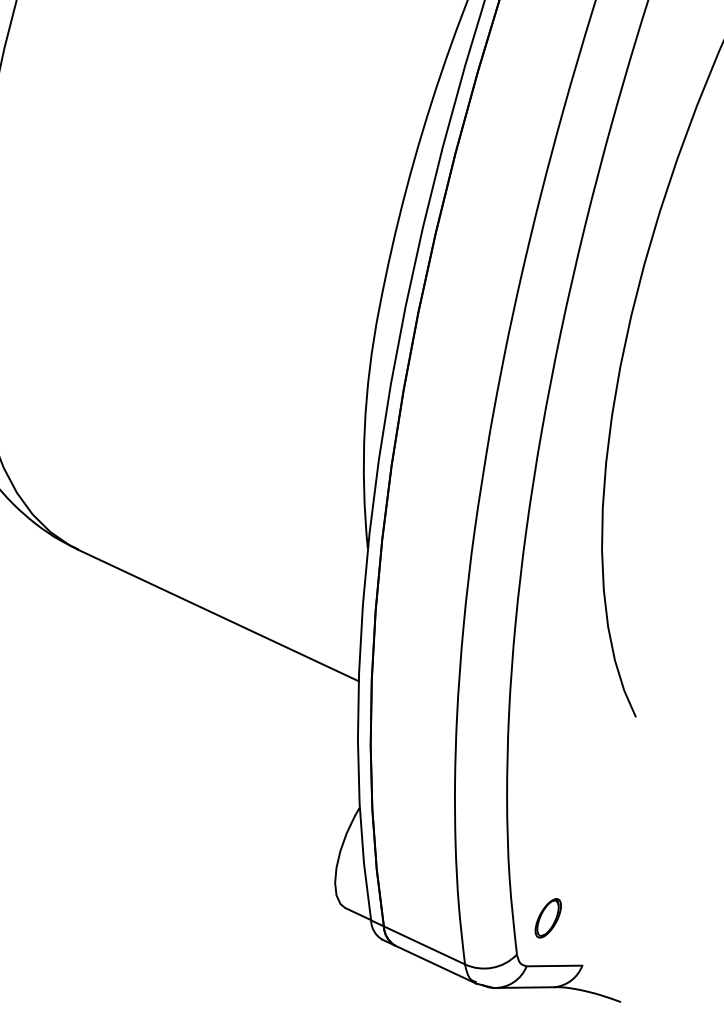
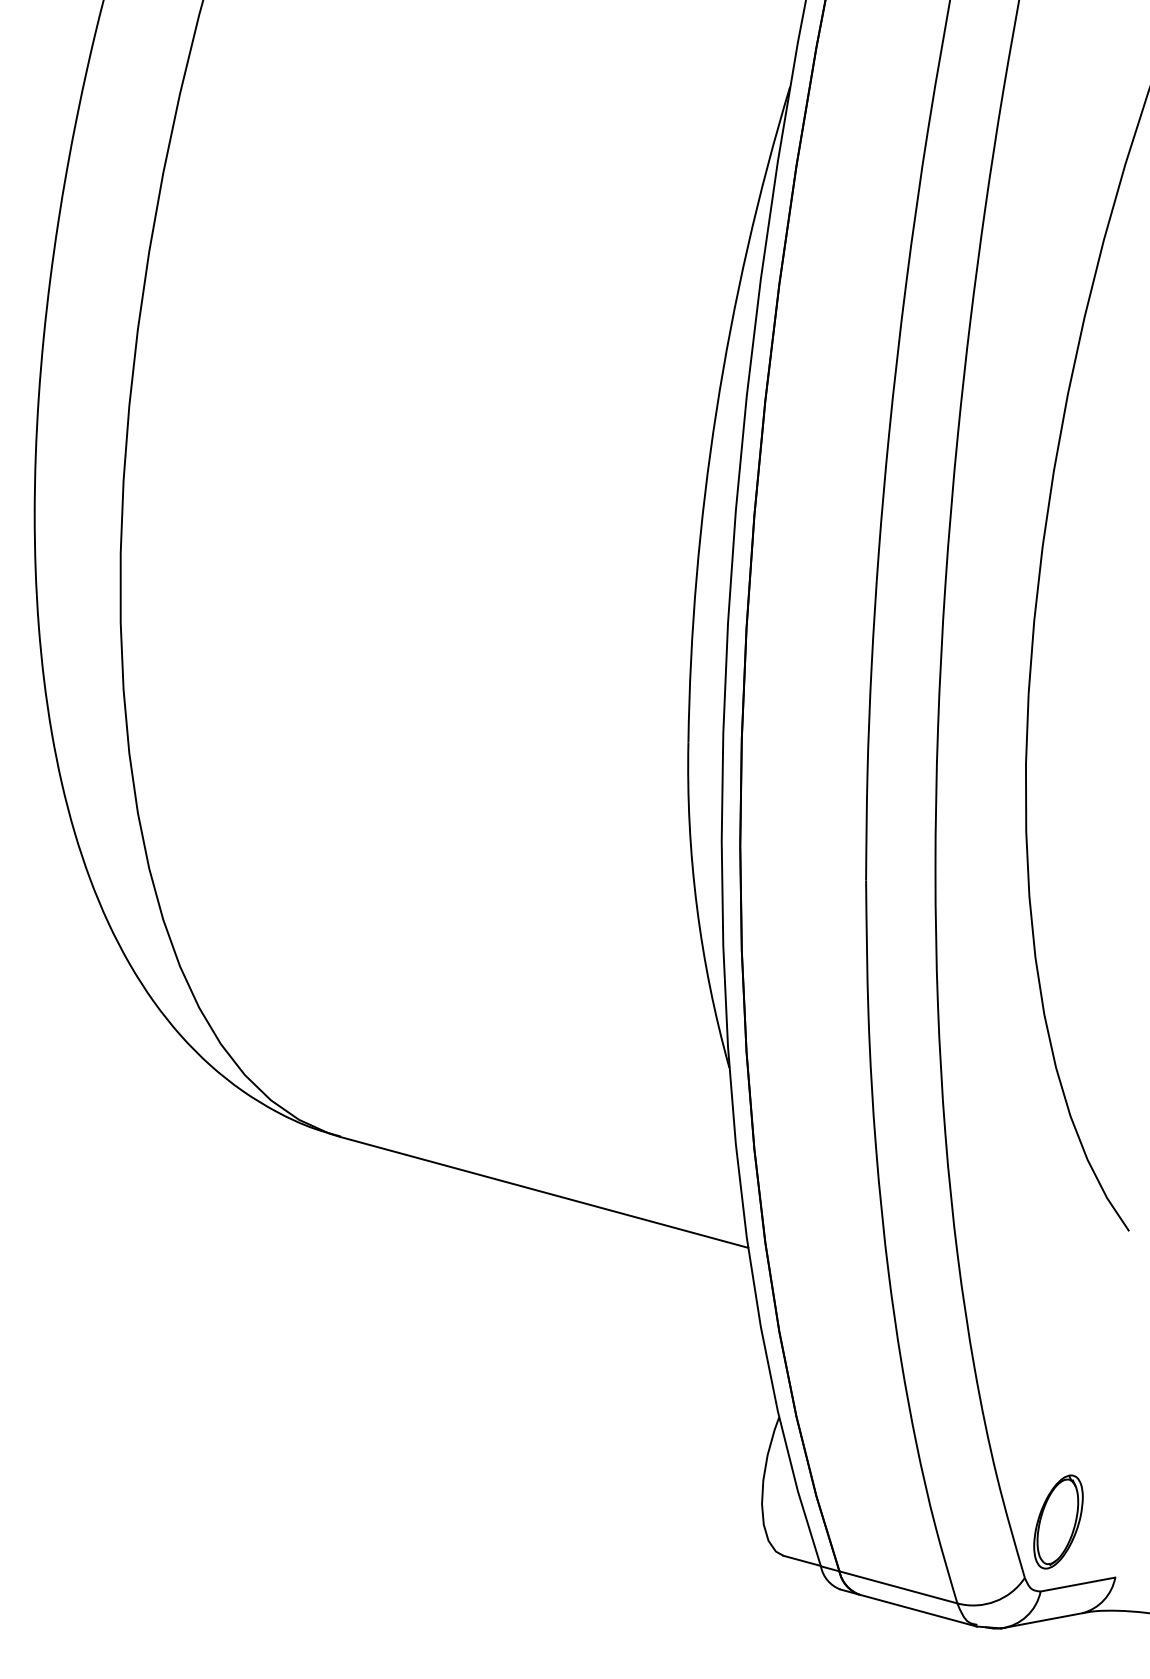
part: (548, 917) -> (1058, 1521), size x1.67

